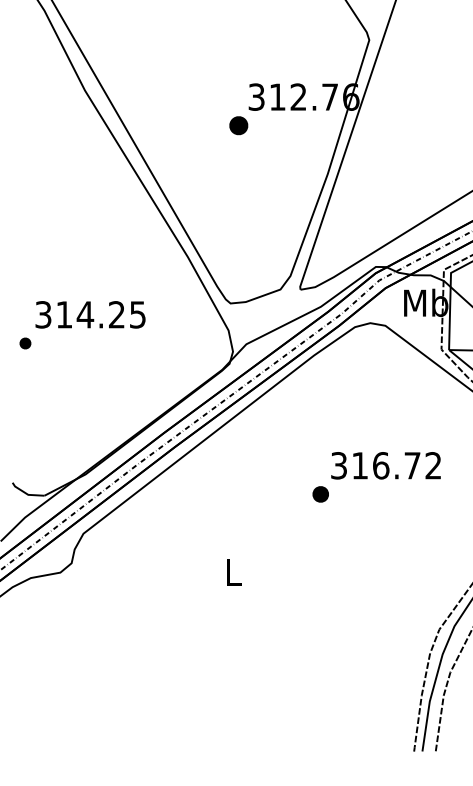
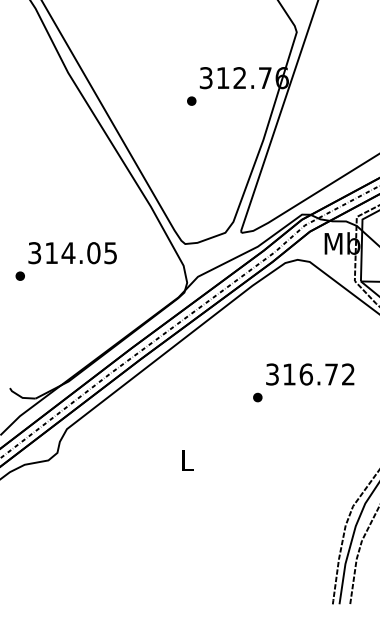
part: (238, 125) -> (191, 100), size x0.62
text: (116, 314) -> (93, 252), 314.25 -> 314.05
part: (320, 494) -> (257, 397), size x0.71

